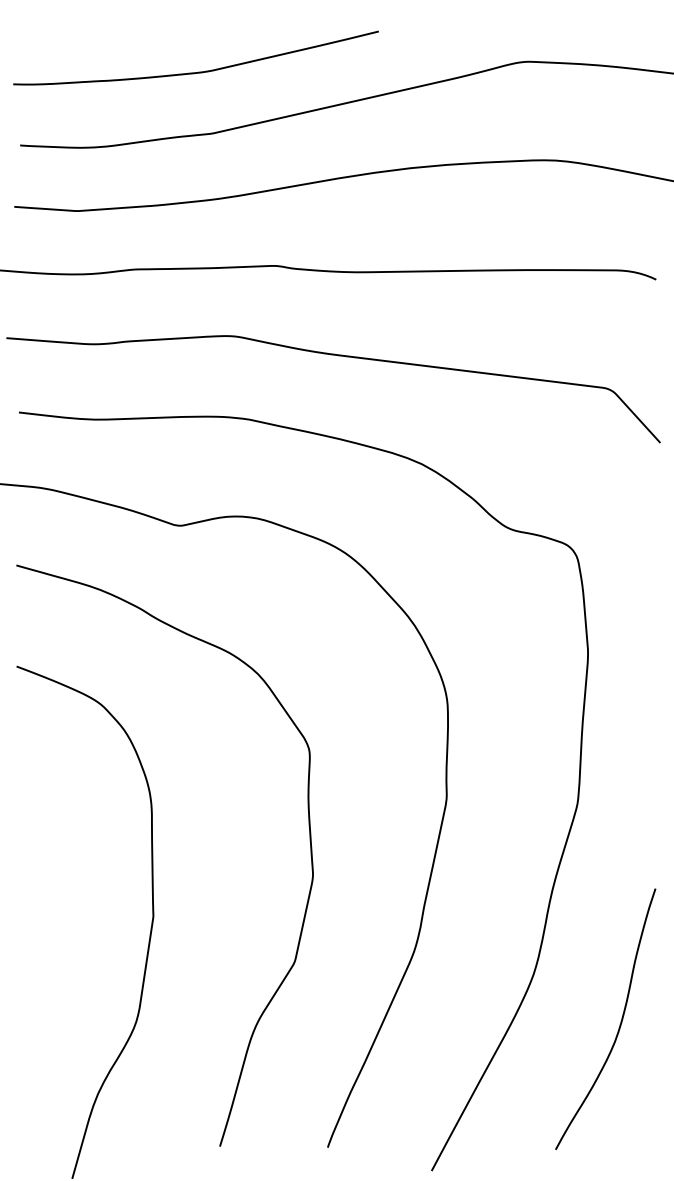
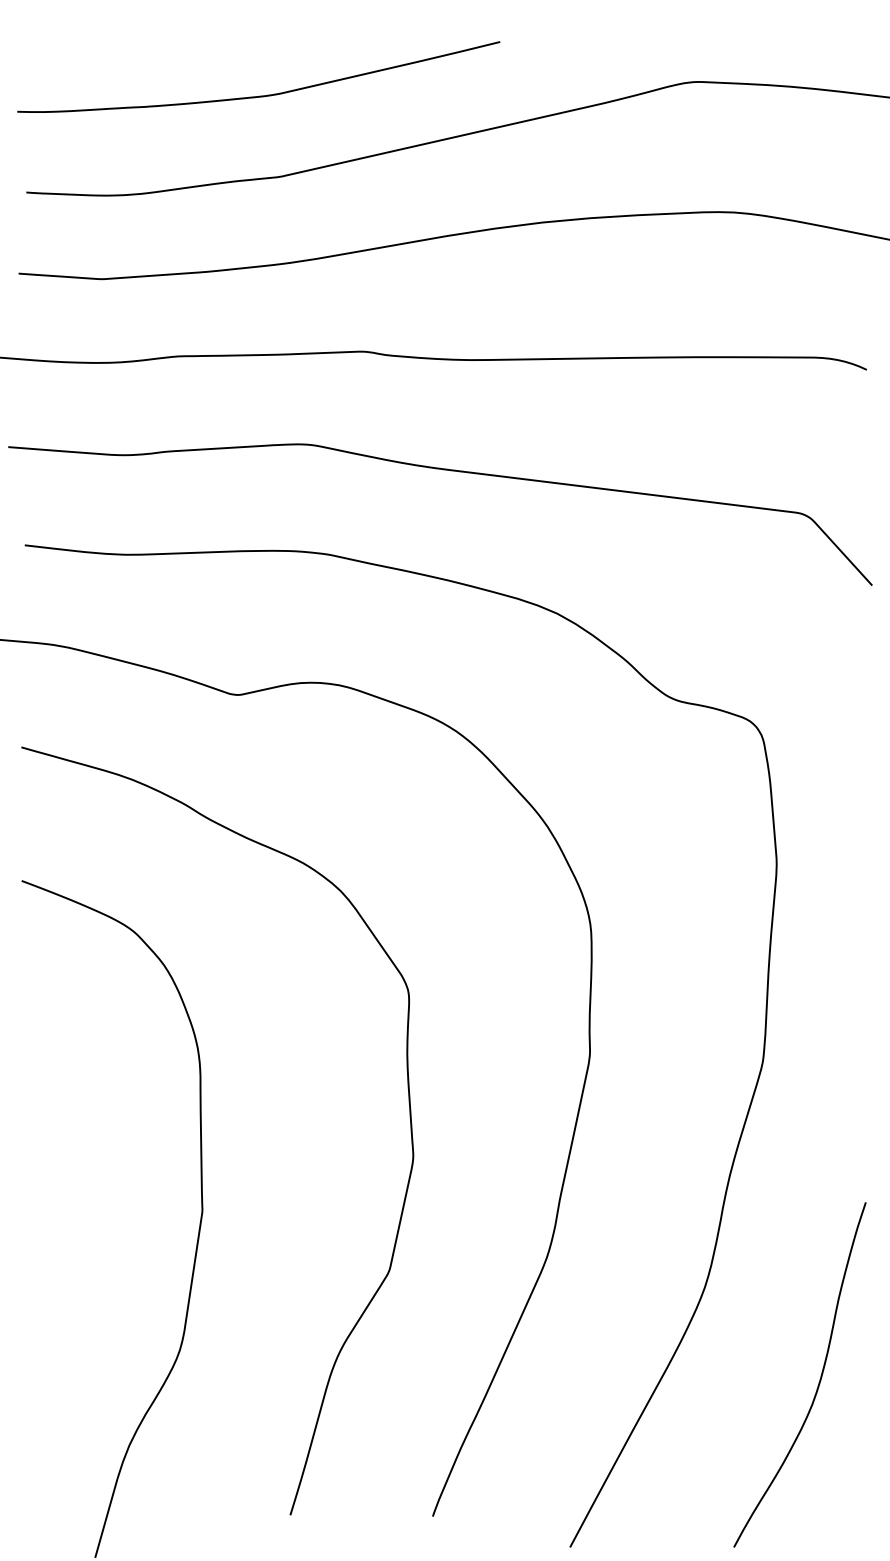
curve: (620, 1022) -> (819, 1379), moved

